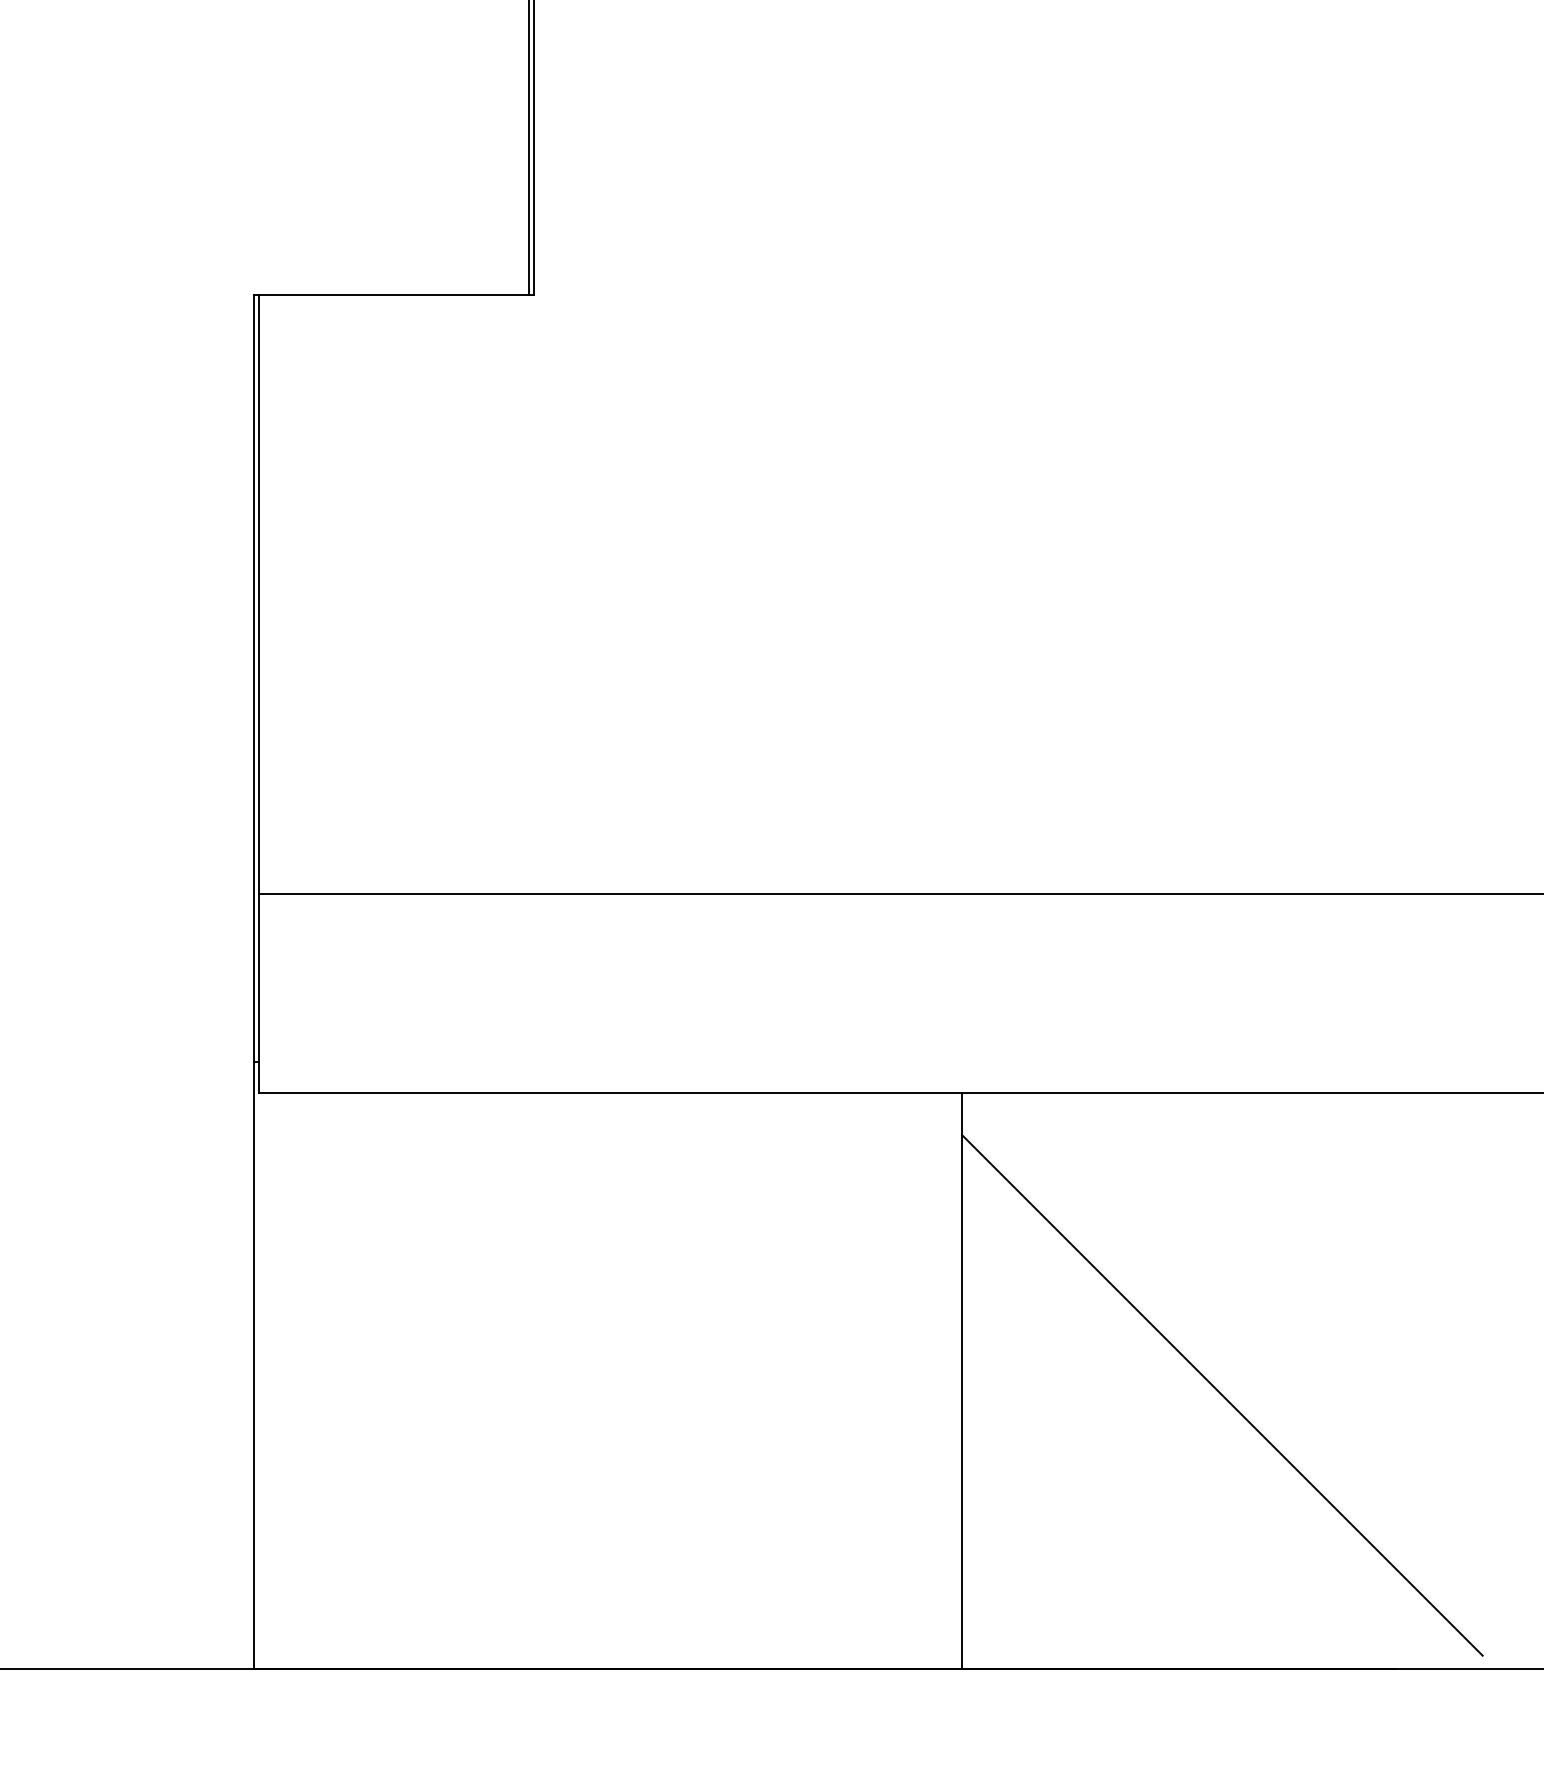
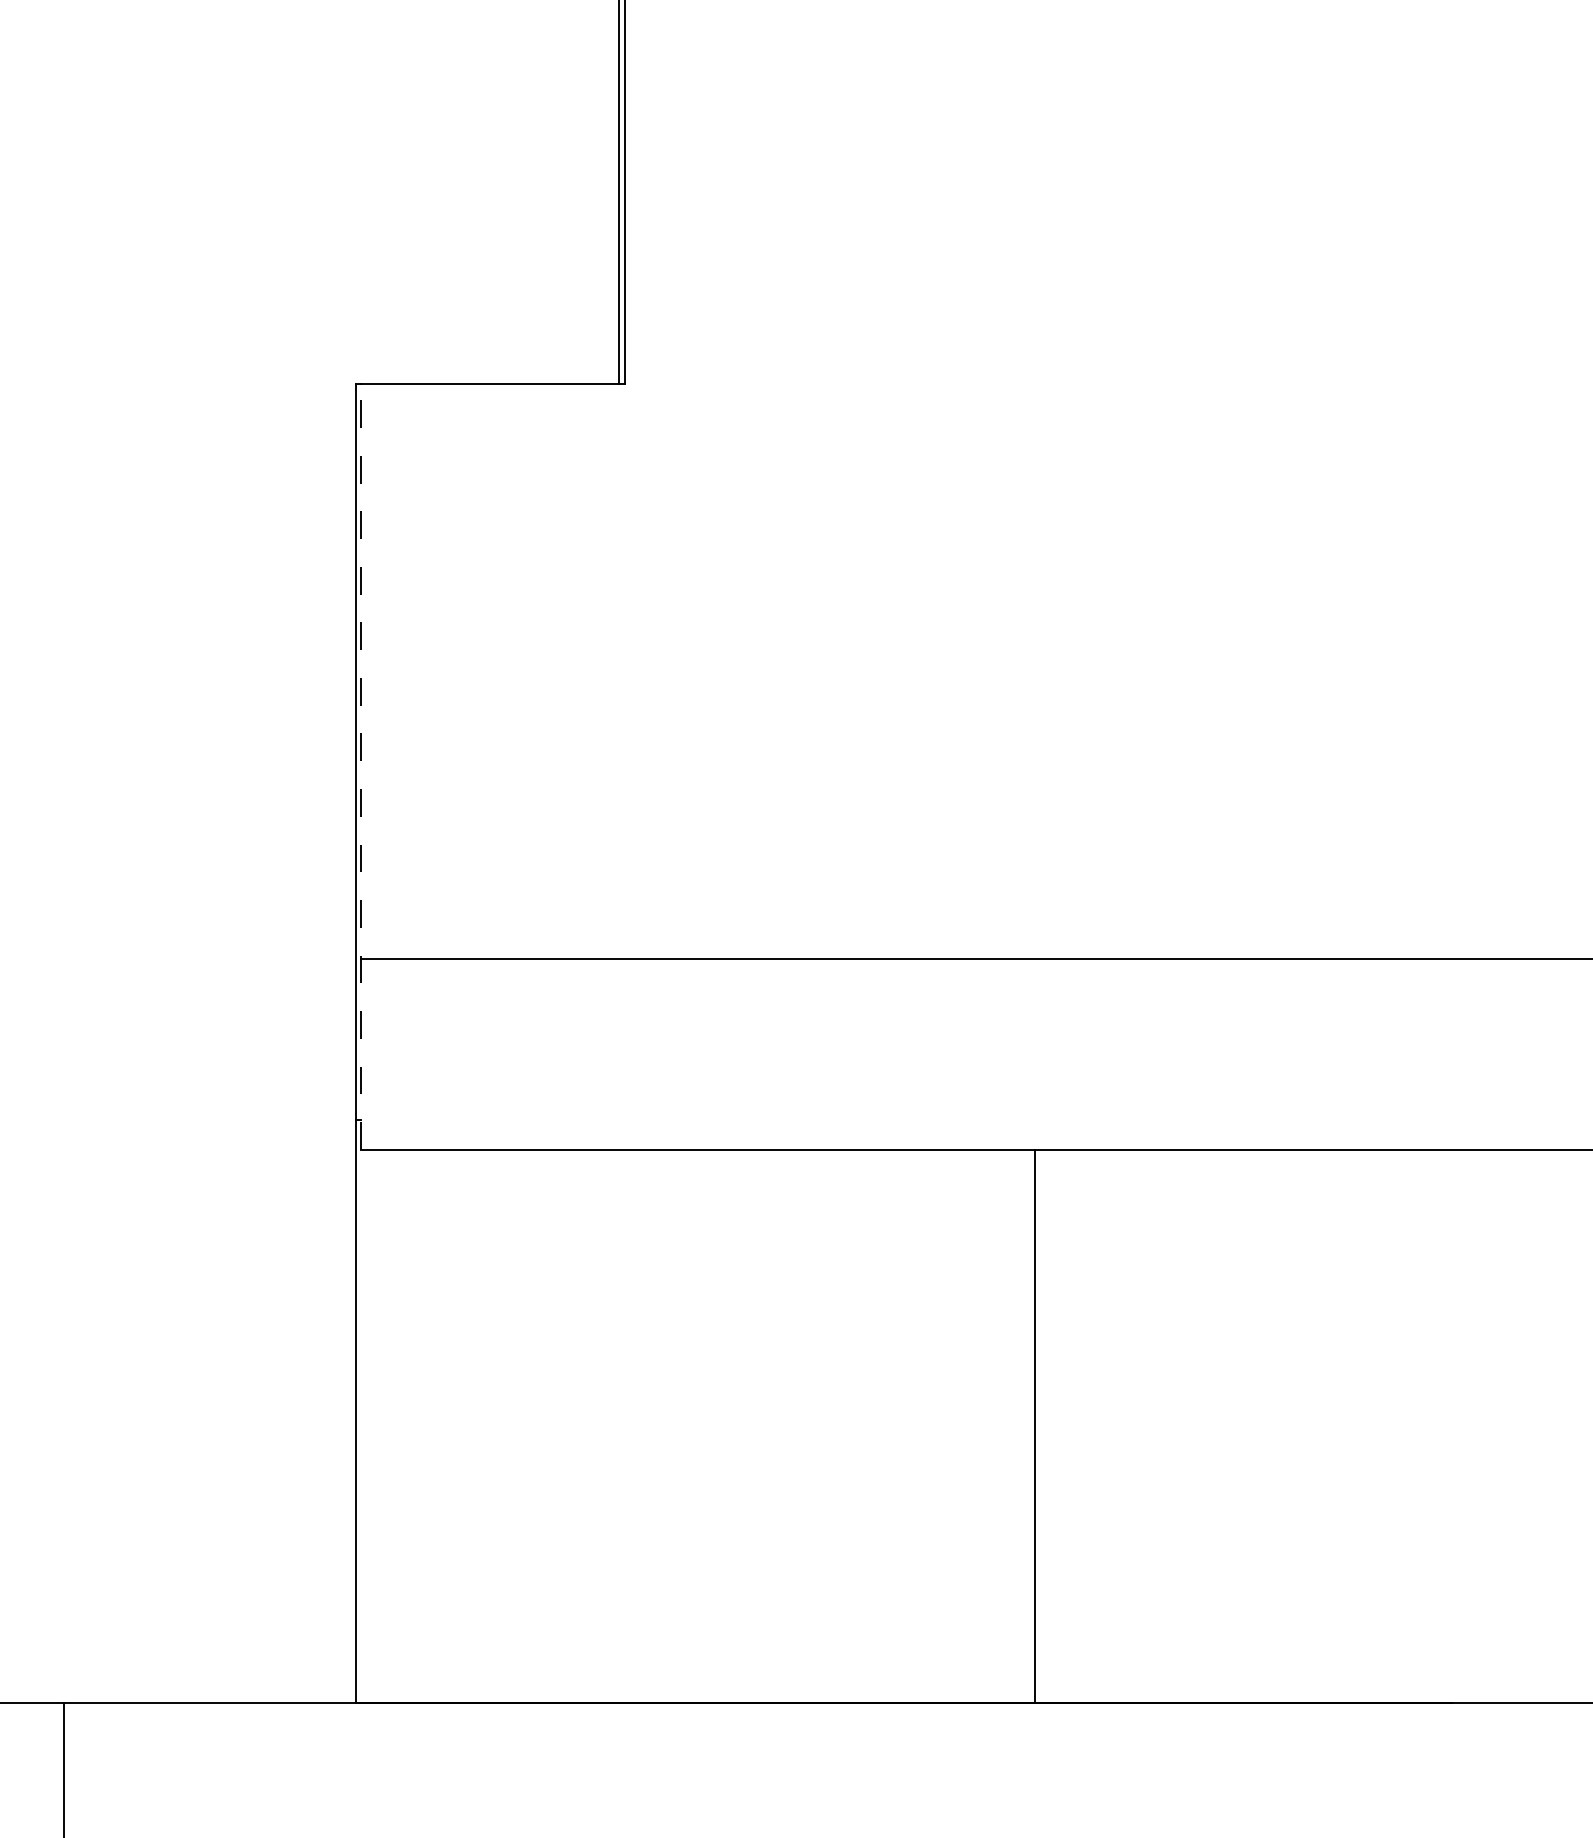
line: (258, 694) -> (360, 767), solid -> dashed
line: (1222, 1394) -> (1285, 1439), removed

